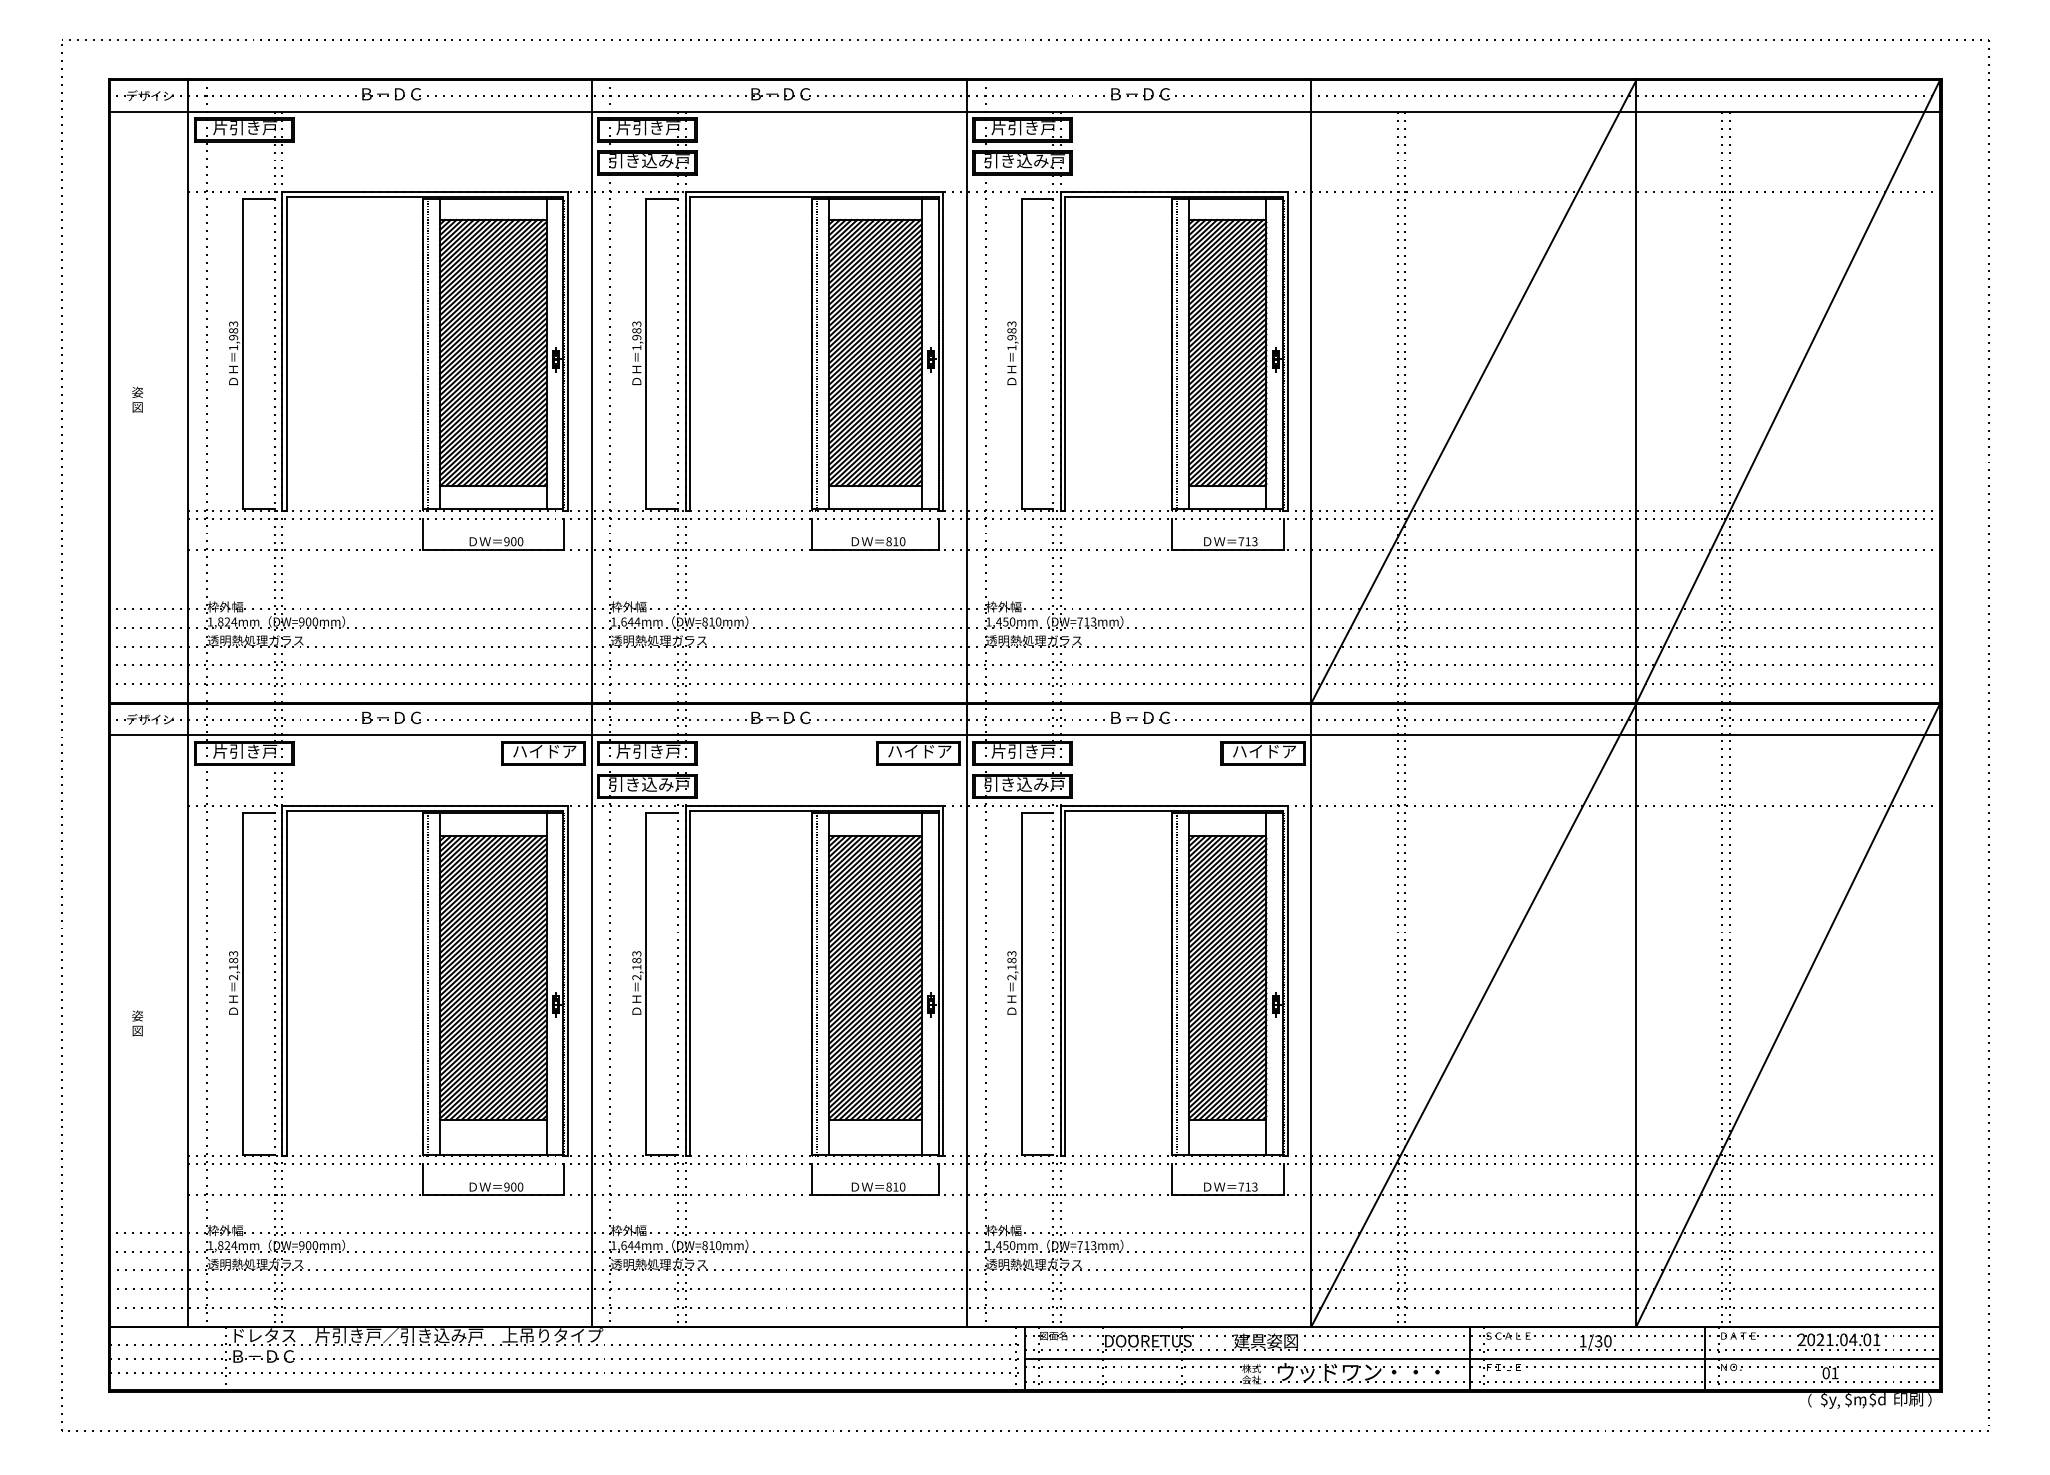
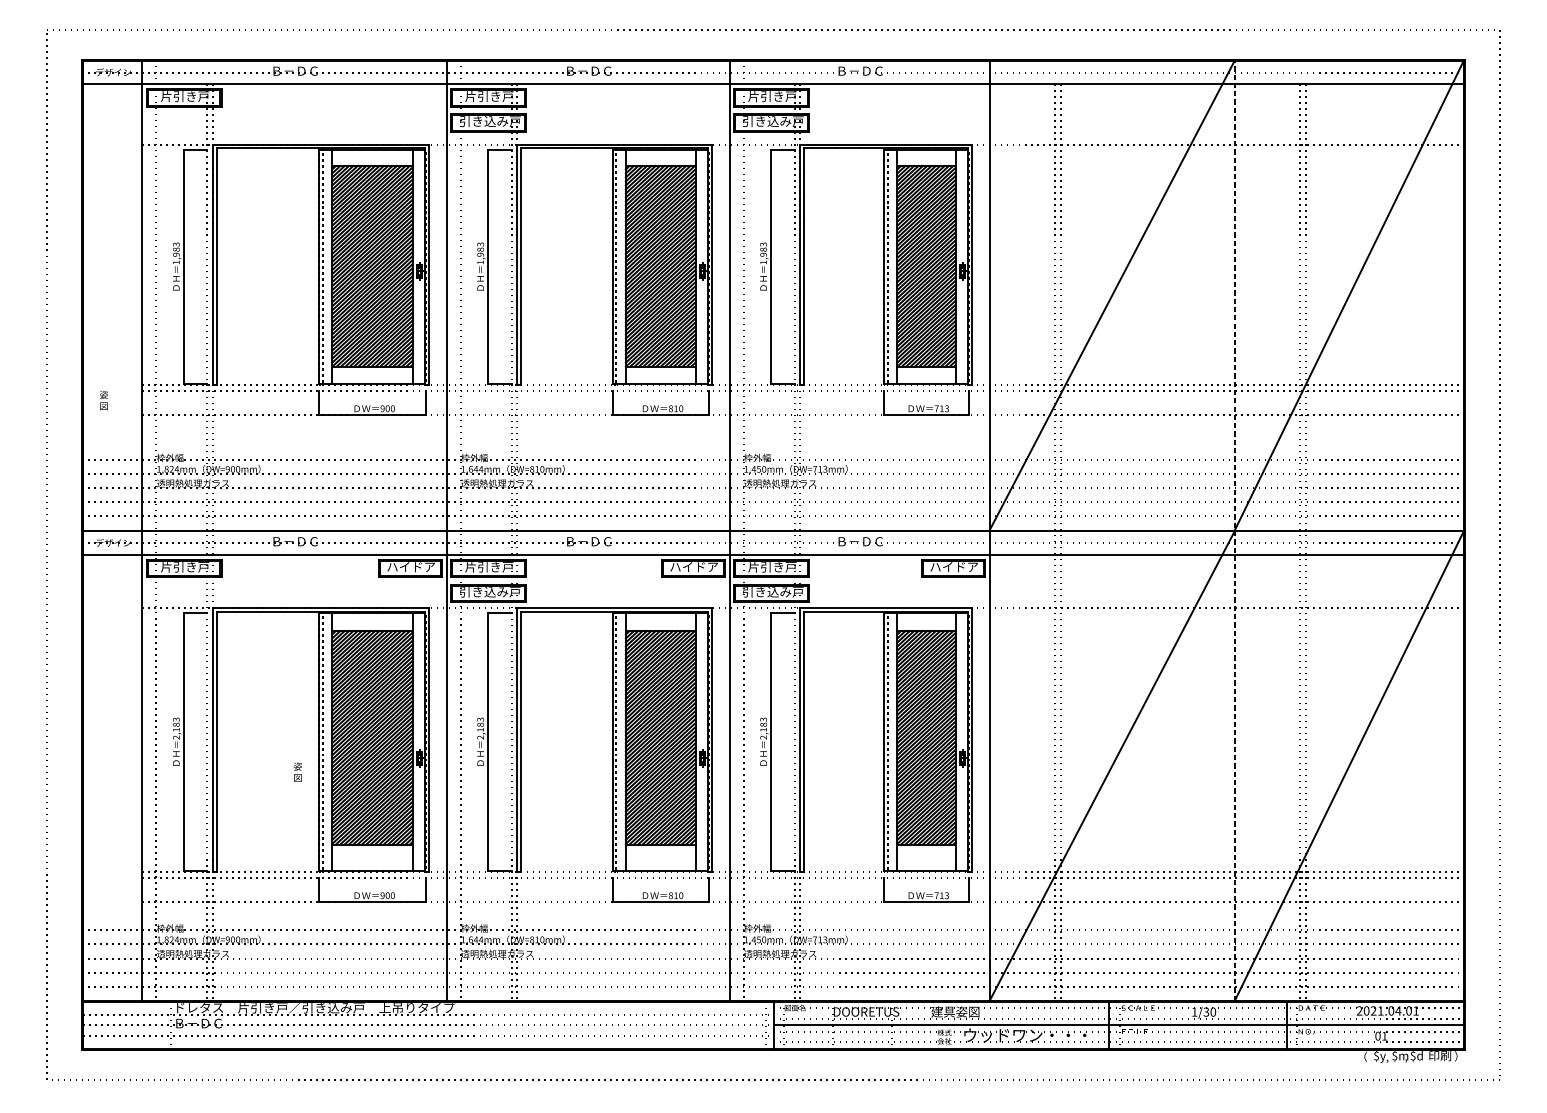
text: (137, 399) -> (103, 400), moved
line: (1636, 702) -> (1234, 530), solid -> dashed
text: (137, 1023) -> (297, 772), moved

